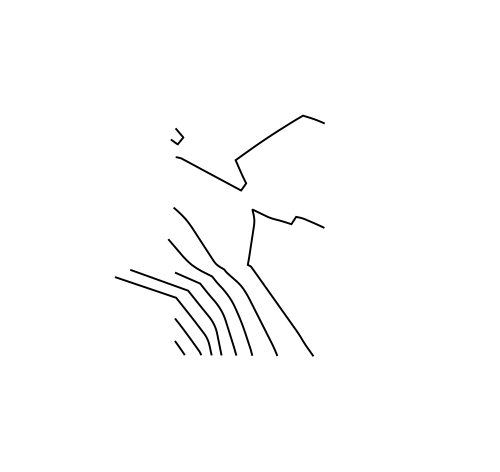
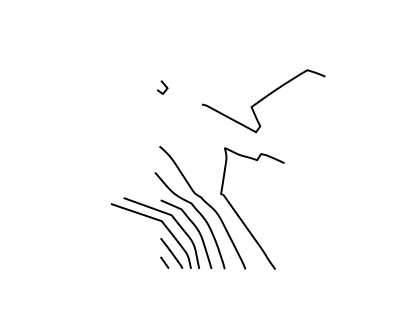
curve: (249, 151) -> (263, 99), moved

